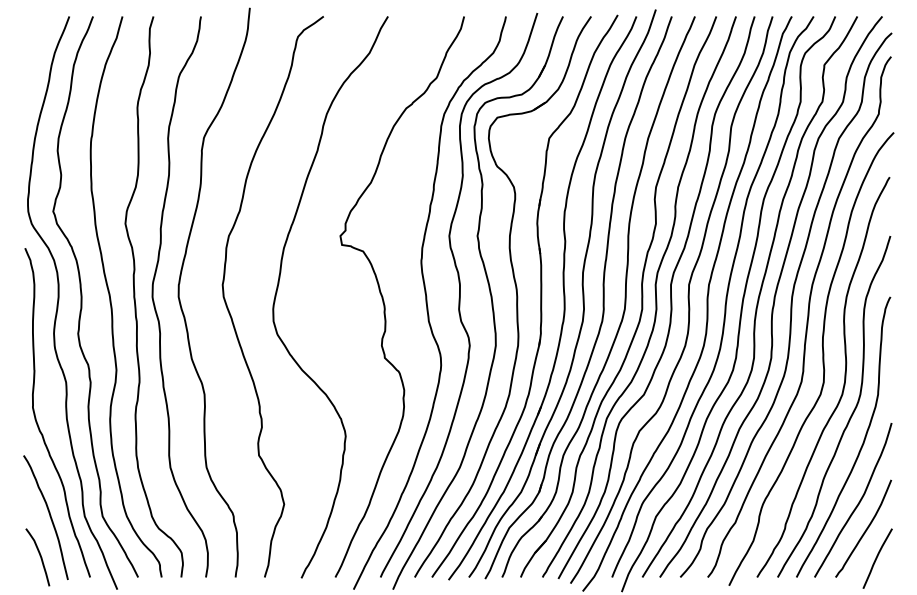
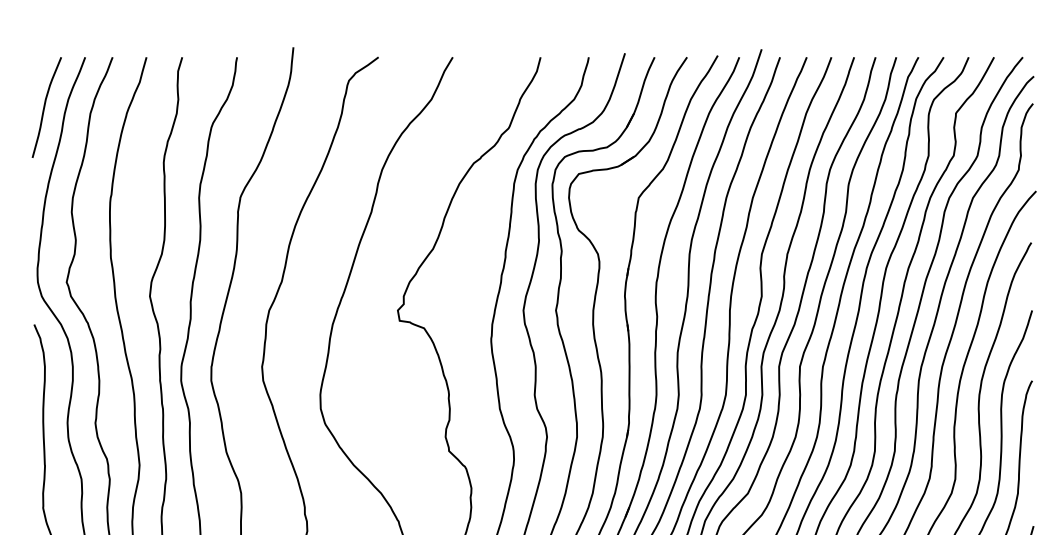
curve: (34, 59) -> (45, 106), added

